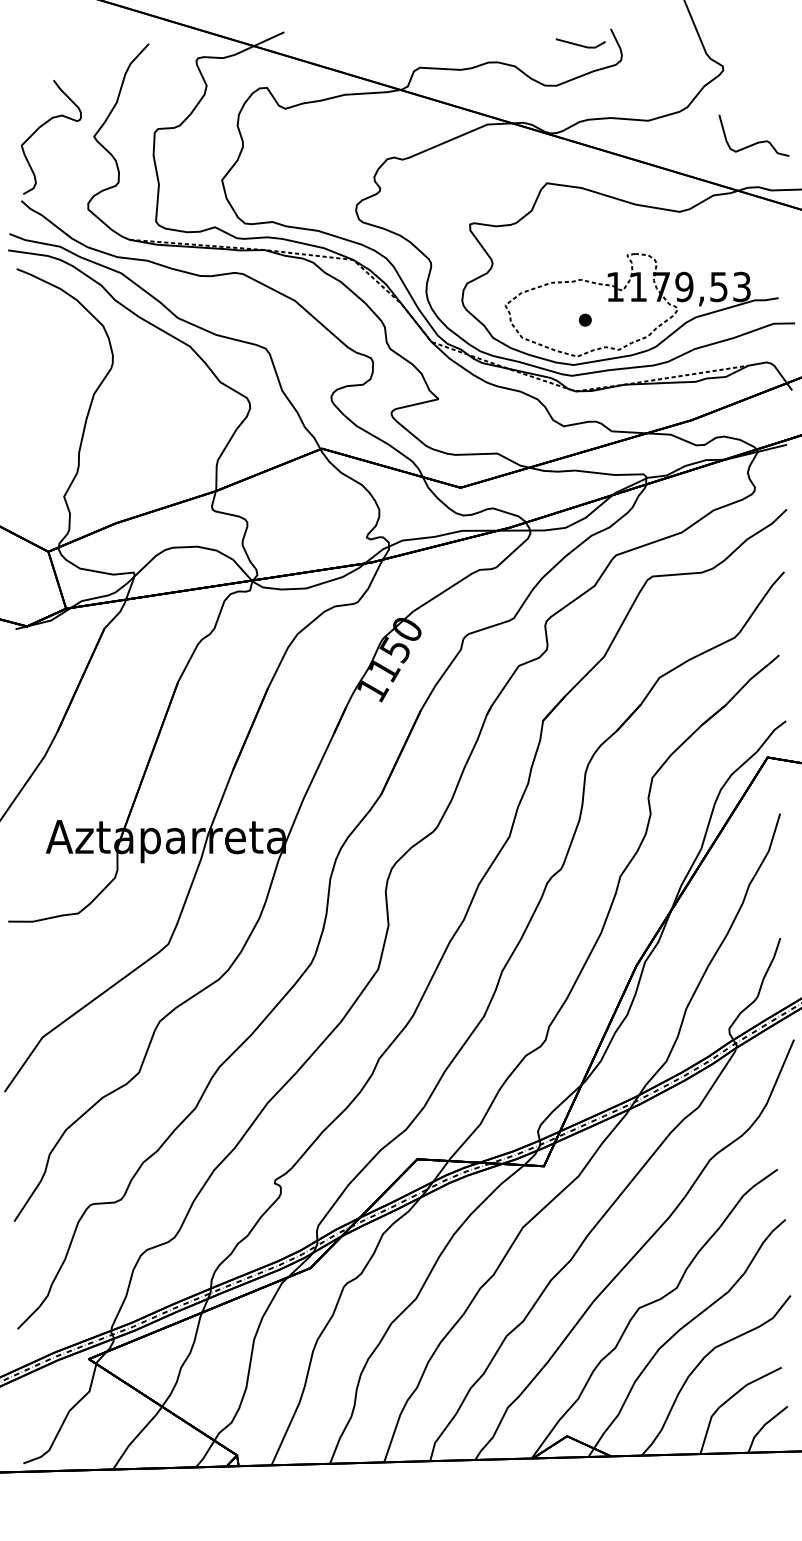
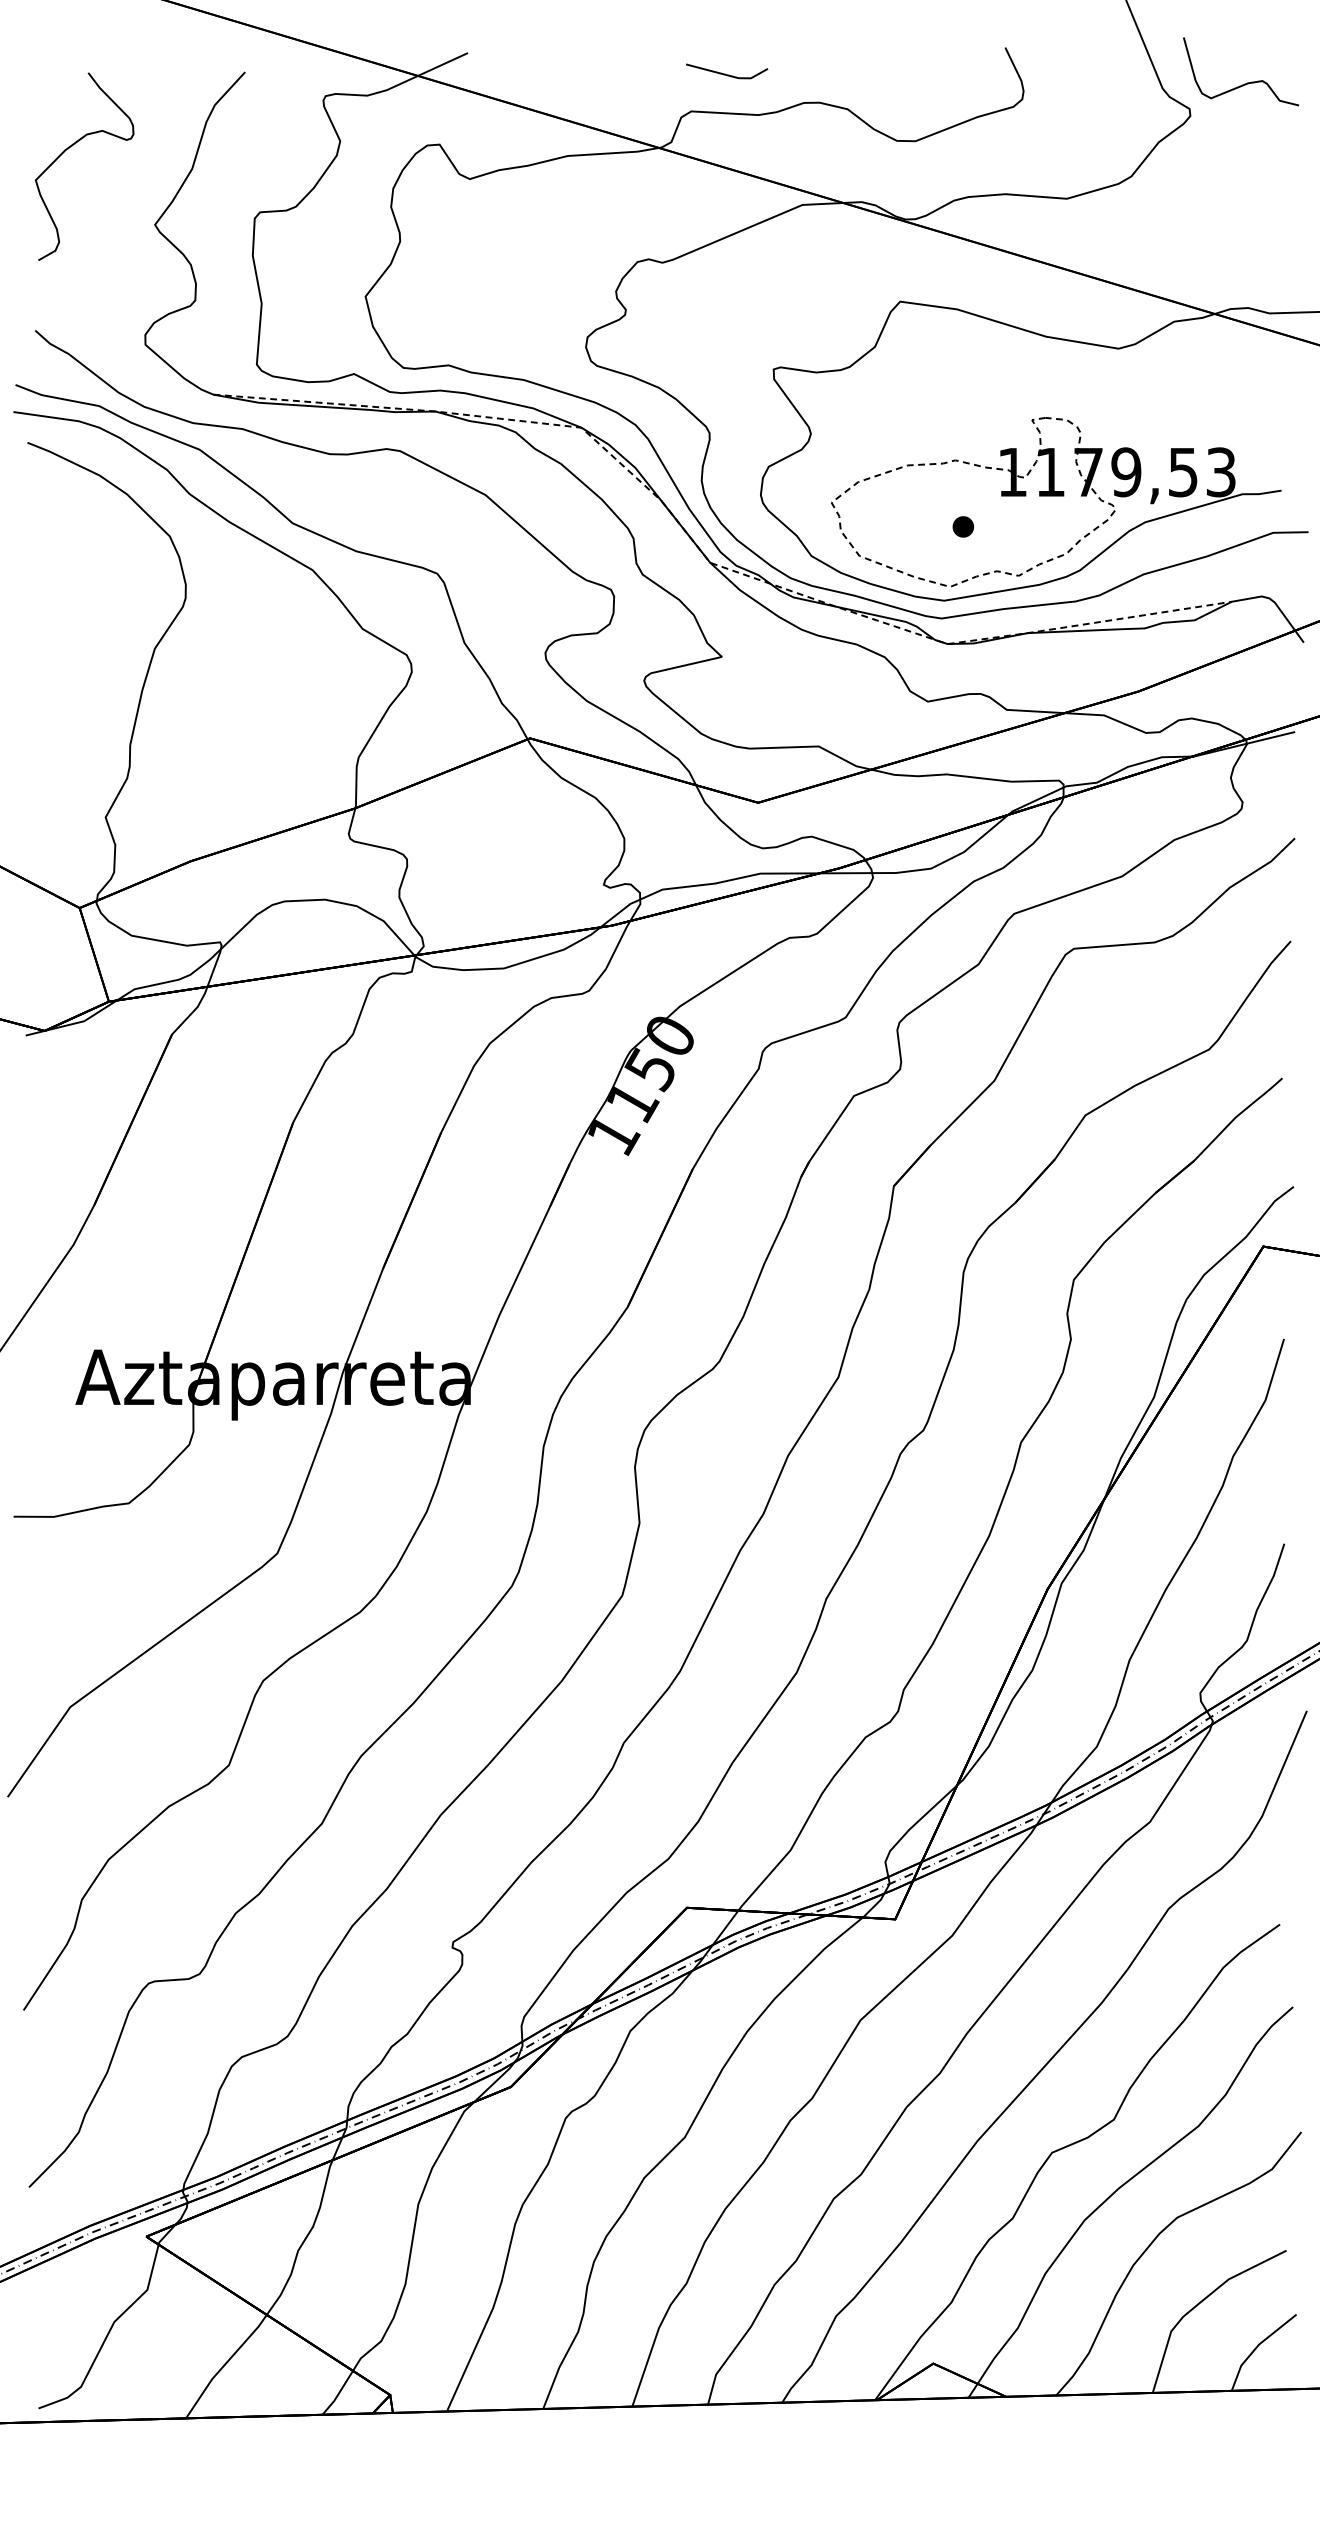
line: (580, 44) -> (726, 73), moved
curve: (41, 127) -> (68, 150), moved
curve: (755, 142) -> (1243, 83), moved

